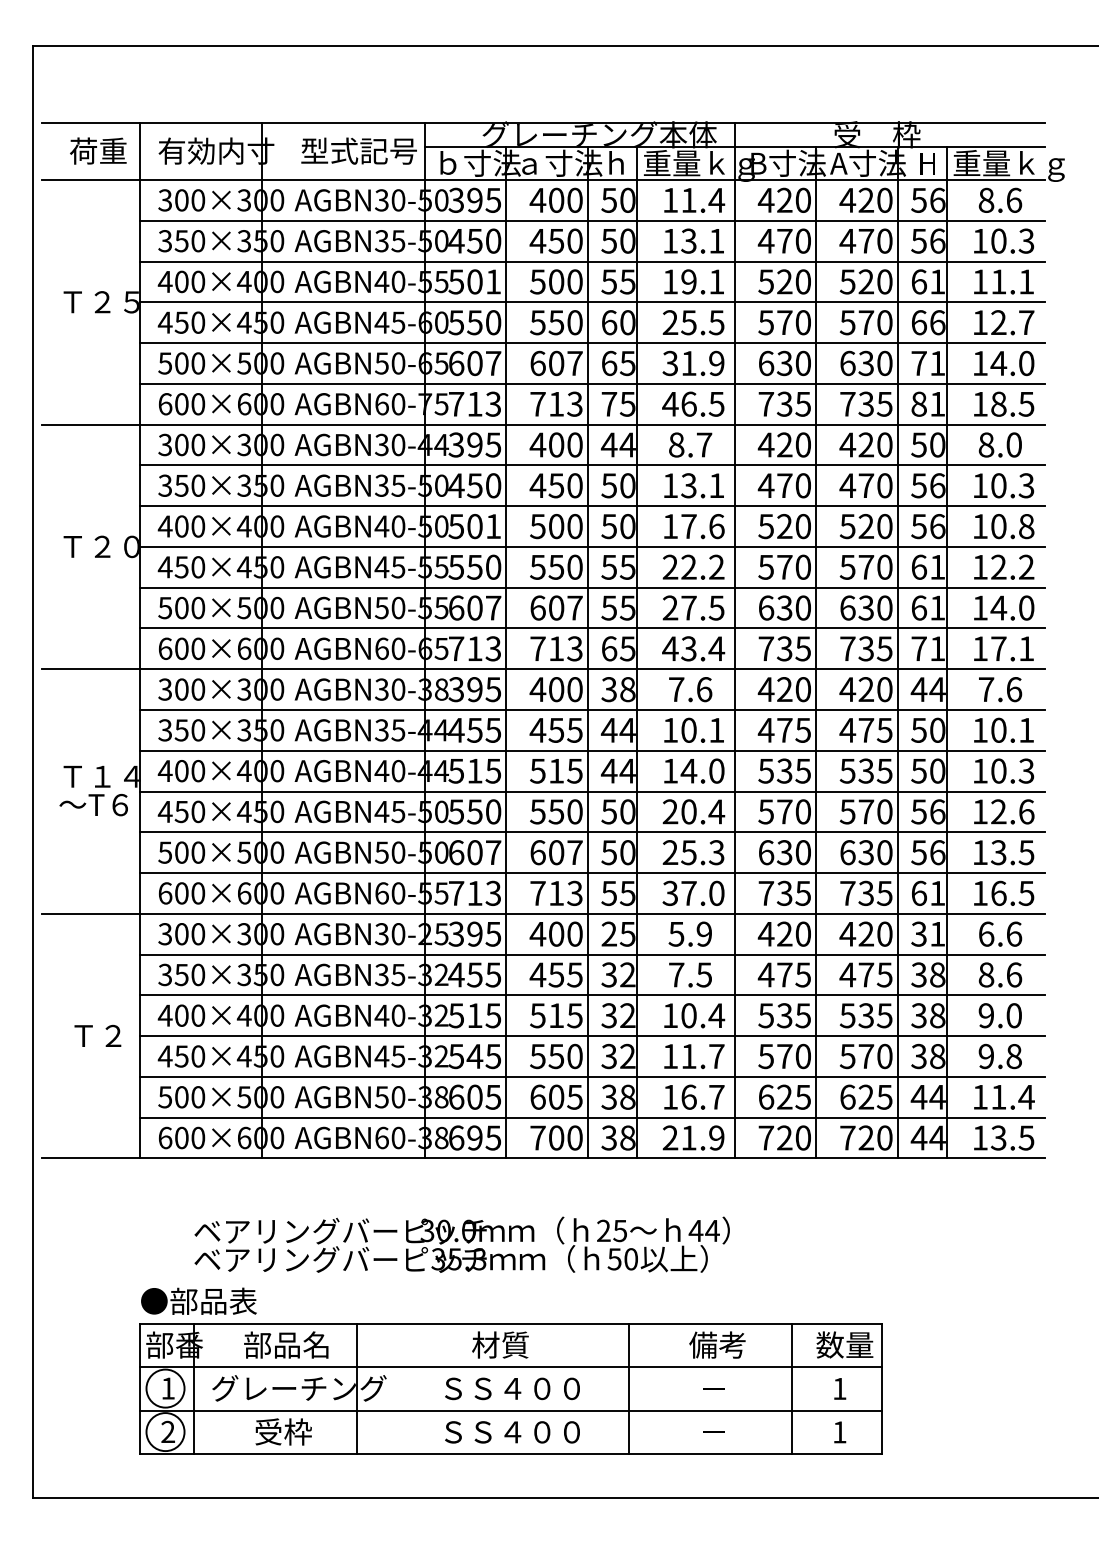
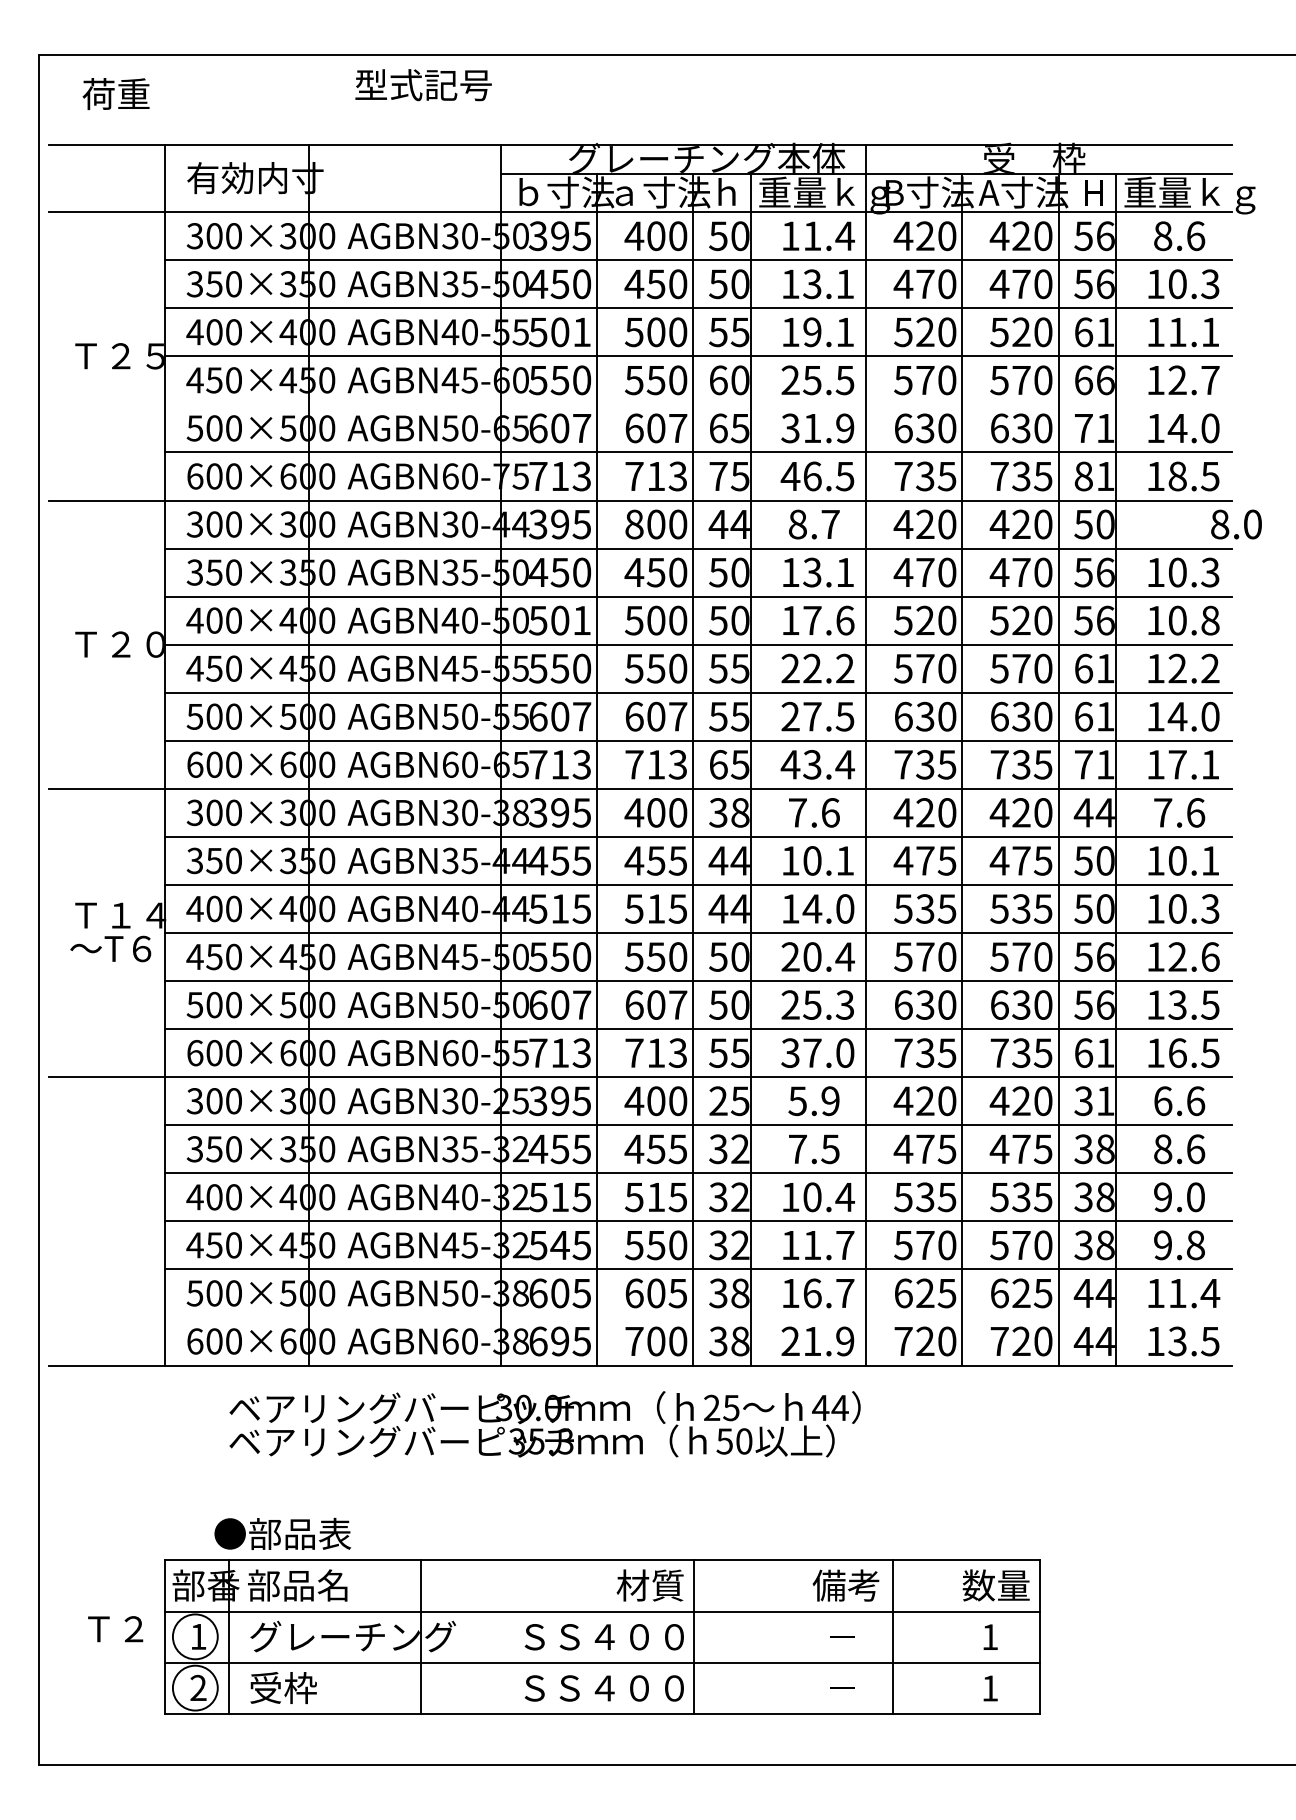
text: (97, 151) -> (115, 94), moved
text: (359, 151) -> (423, 85), moved
line: (591, 343) -> (697, 404), removed
text: (538, 444) -> (634, 524), 400 -> 800
text: (1000, 444) -> (1236, 524), moved
text: (97, 1036) -> (115, 1629), moved
line: (591, 1117) -> (697, 1317), removed
text: (461, 1244) -> (544, 1424), moved
text: (198, 1300) -> (282, 1533), moved
text: (286, 1345) -> (297, 1585), moved
text: (499, 1345) -> (649, 1585), moved
line: (628, 1389) -> (694, 1637), moved
line: (791, 1389) -> (892, 1637), moved
text: (283, 1432) -> (283, 1688), moved

